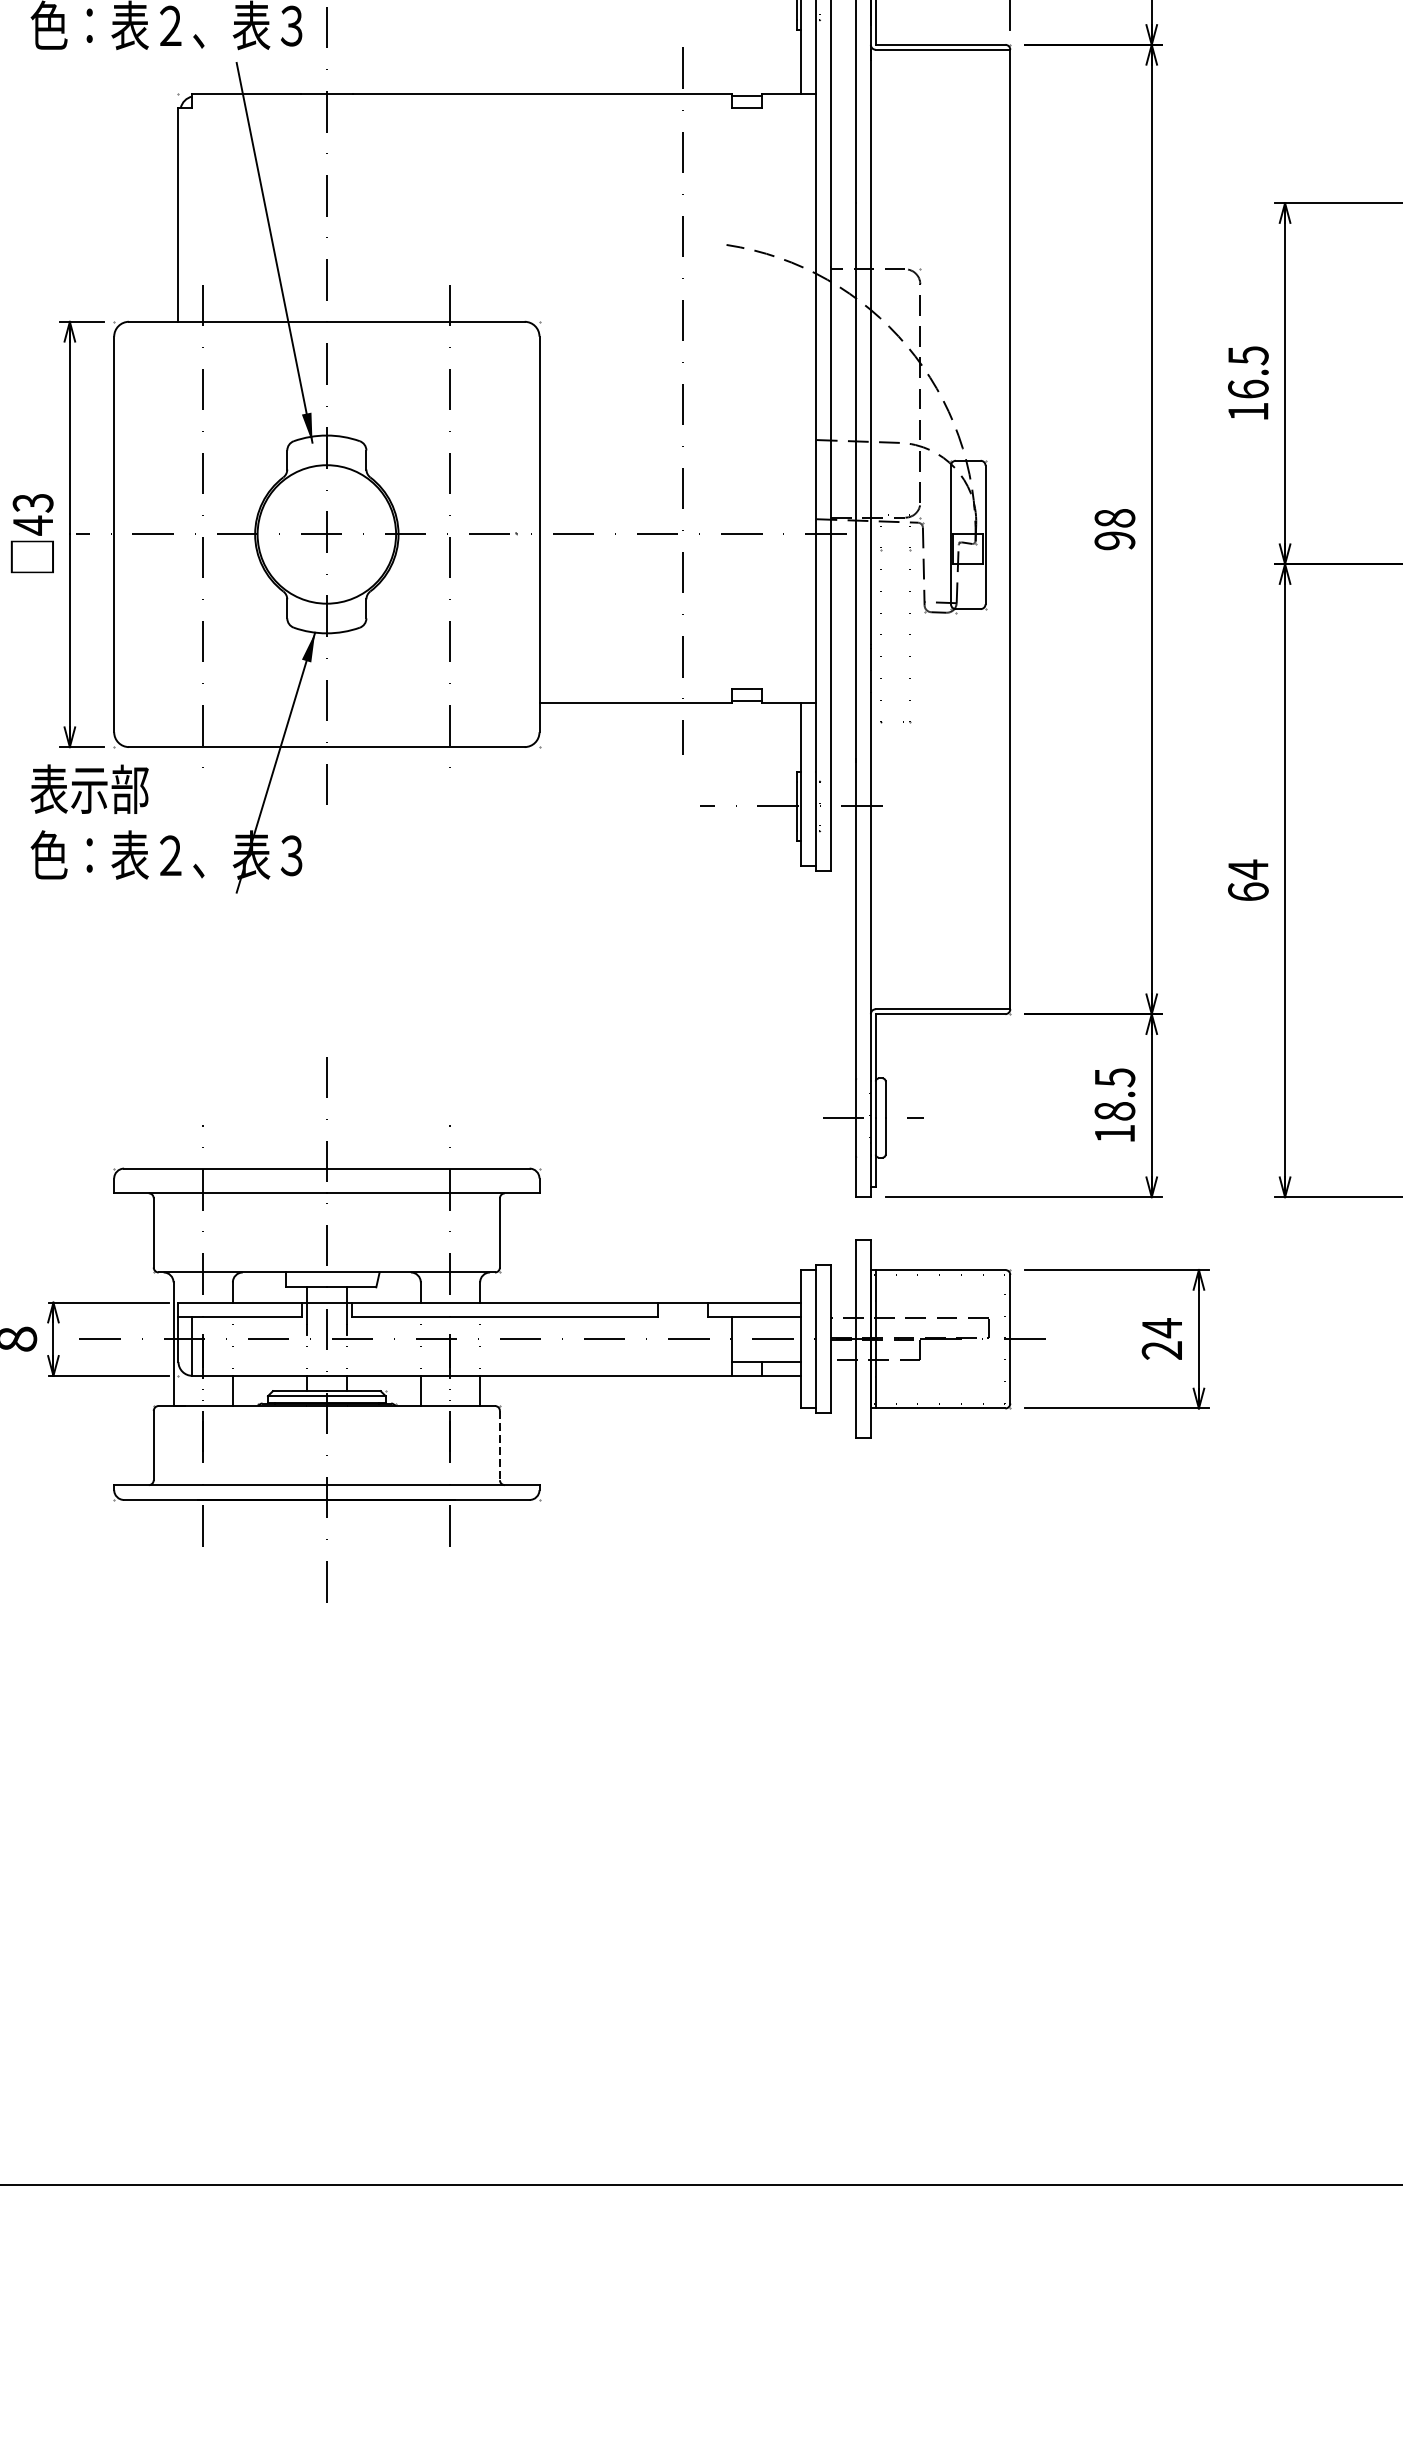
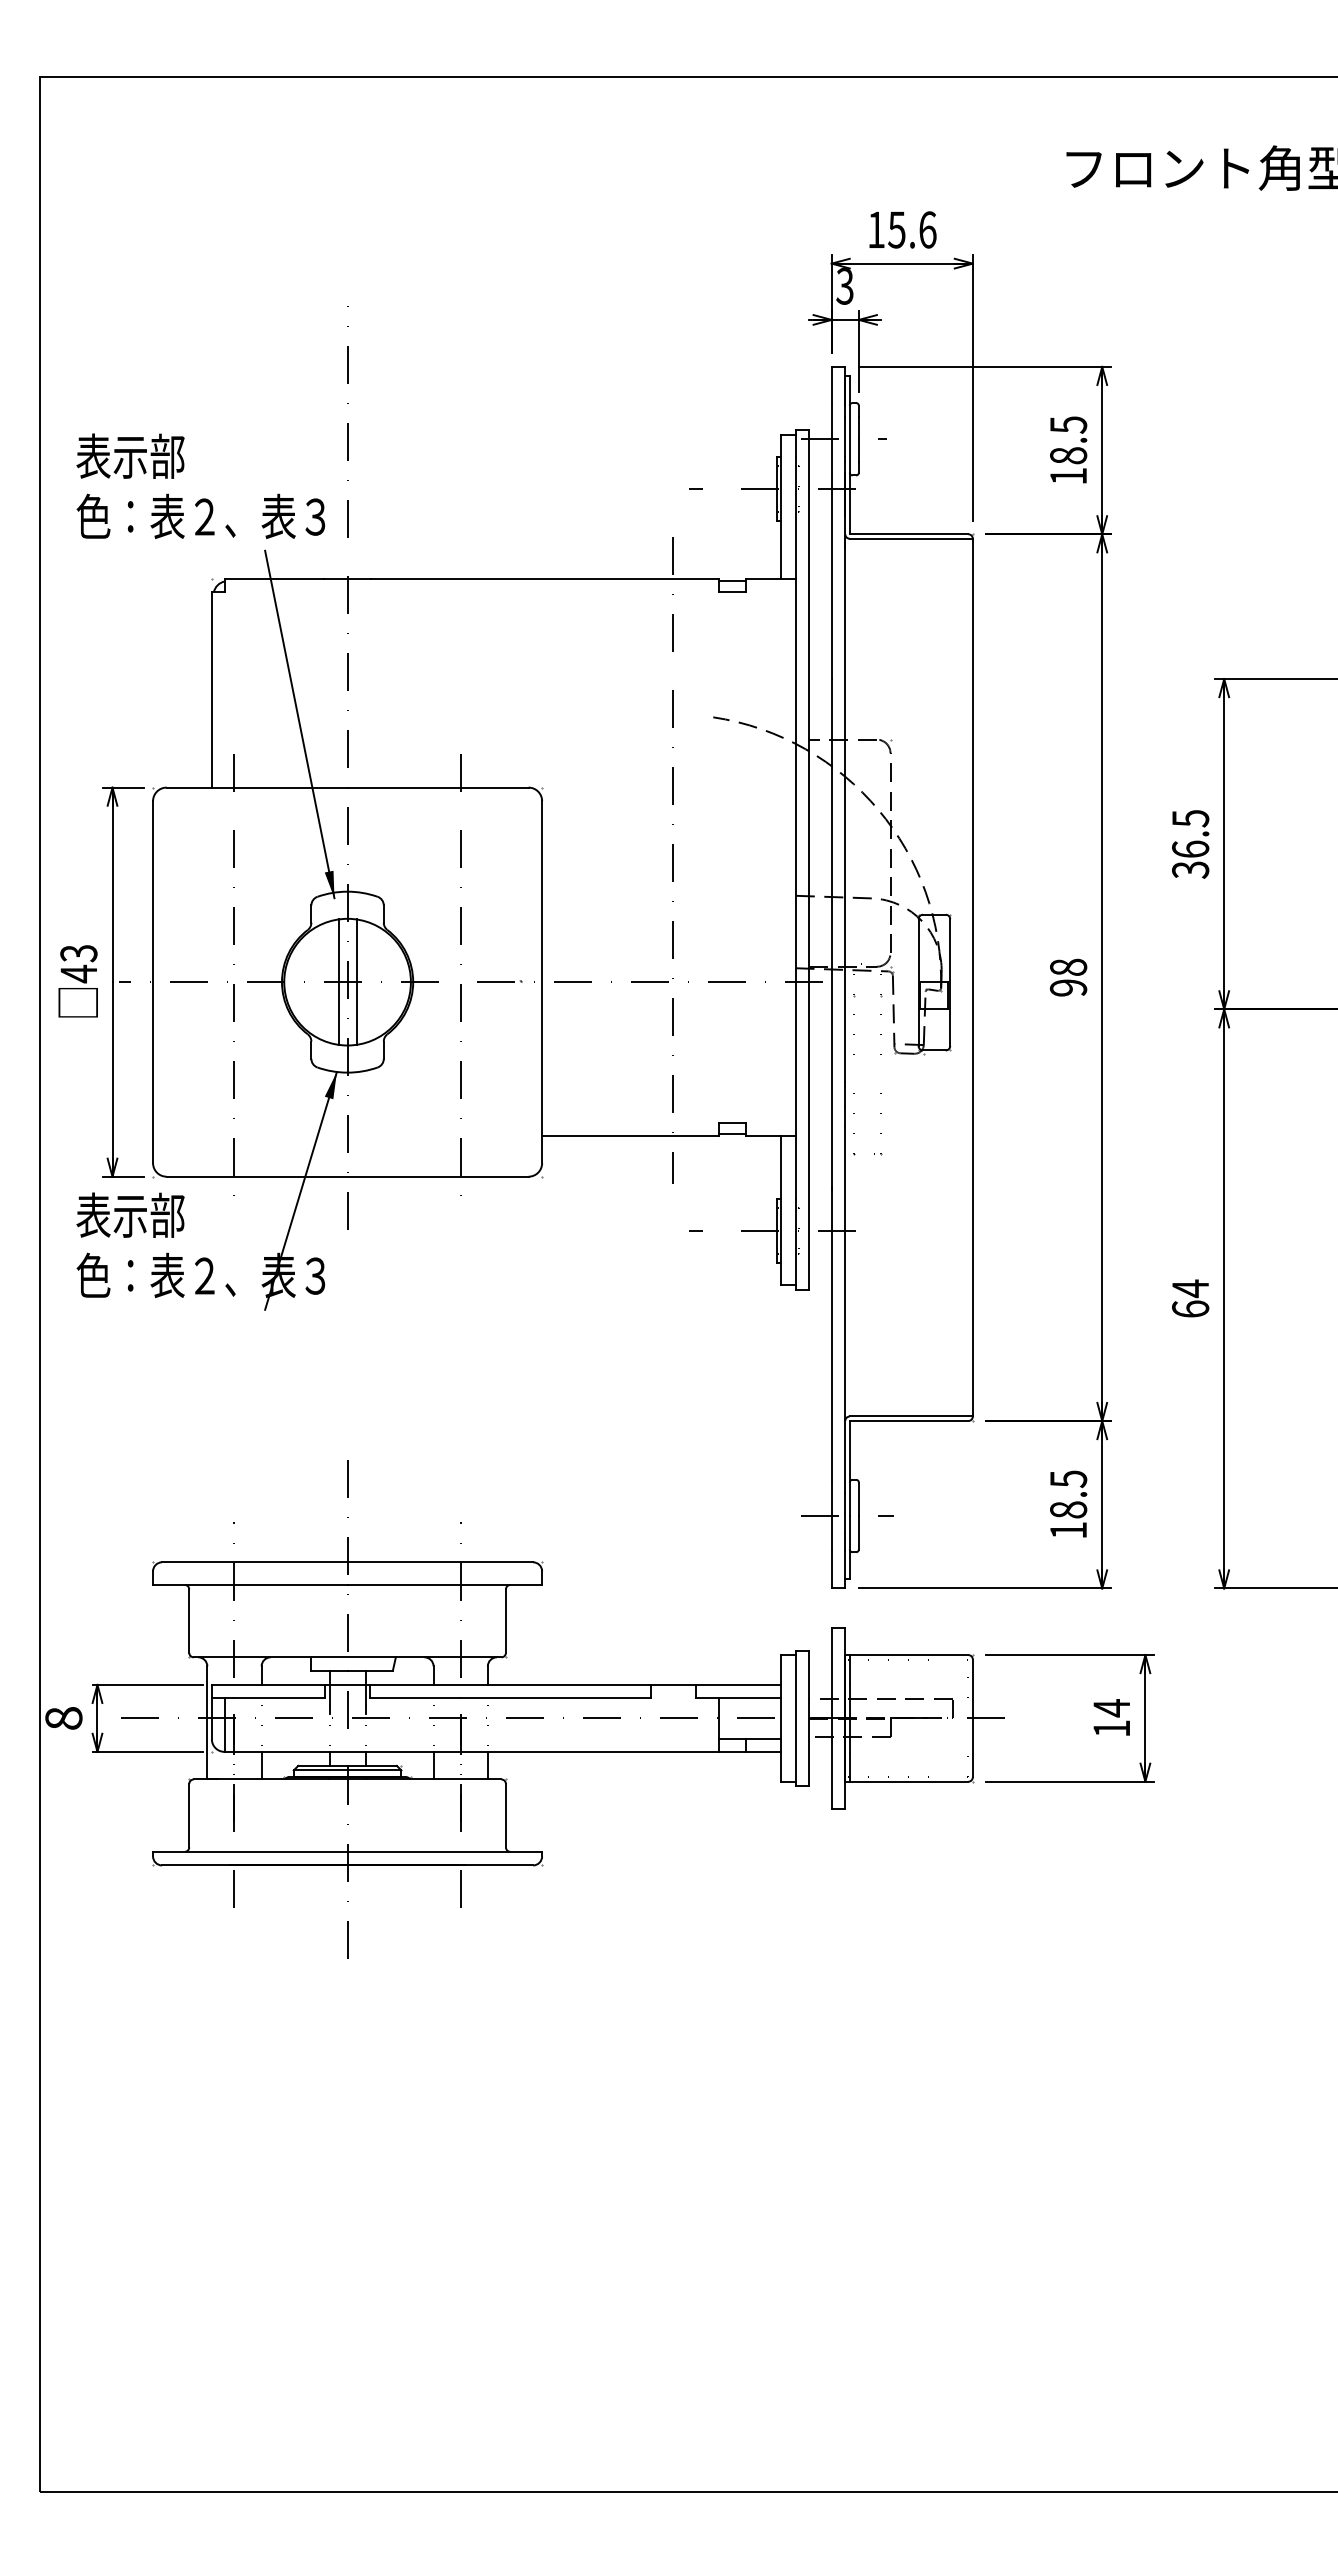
text: (1248, 411) -> (1190, 869), 16.5 -> 36.5
line: (316, 533) -> (338, 981), added
line: (336, 533) -> (356, 981), added
text: (1161, 1350) -> (1111, 1728), 24 -> 14
line: (499, 1445) -> (505, 1815), dashed -> solid

